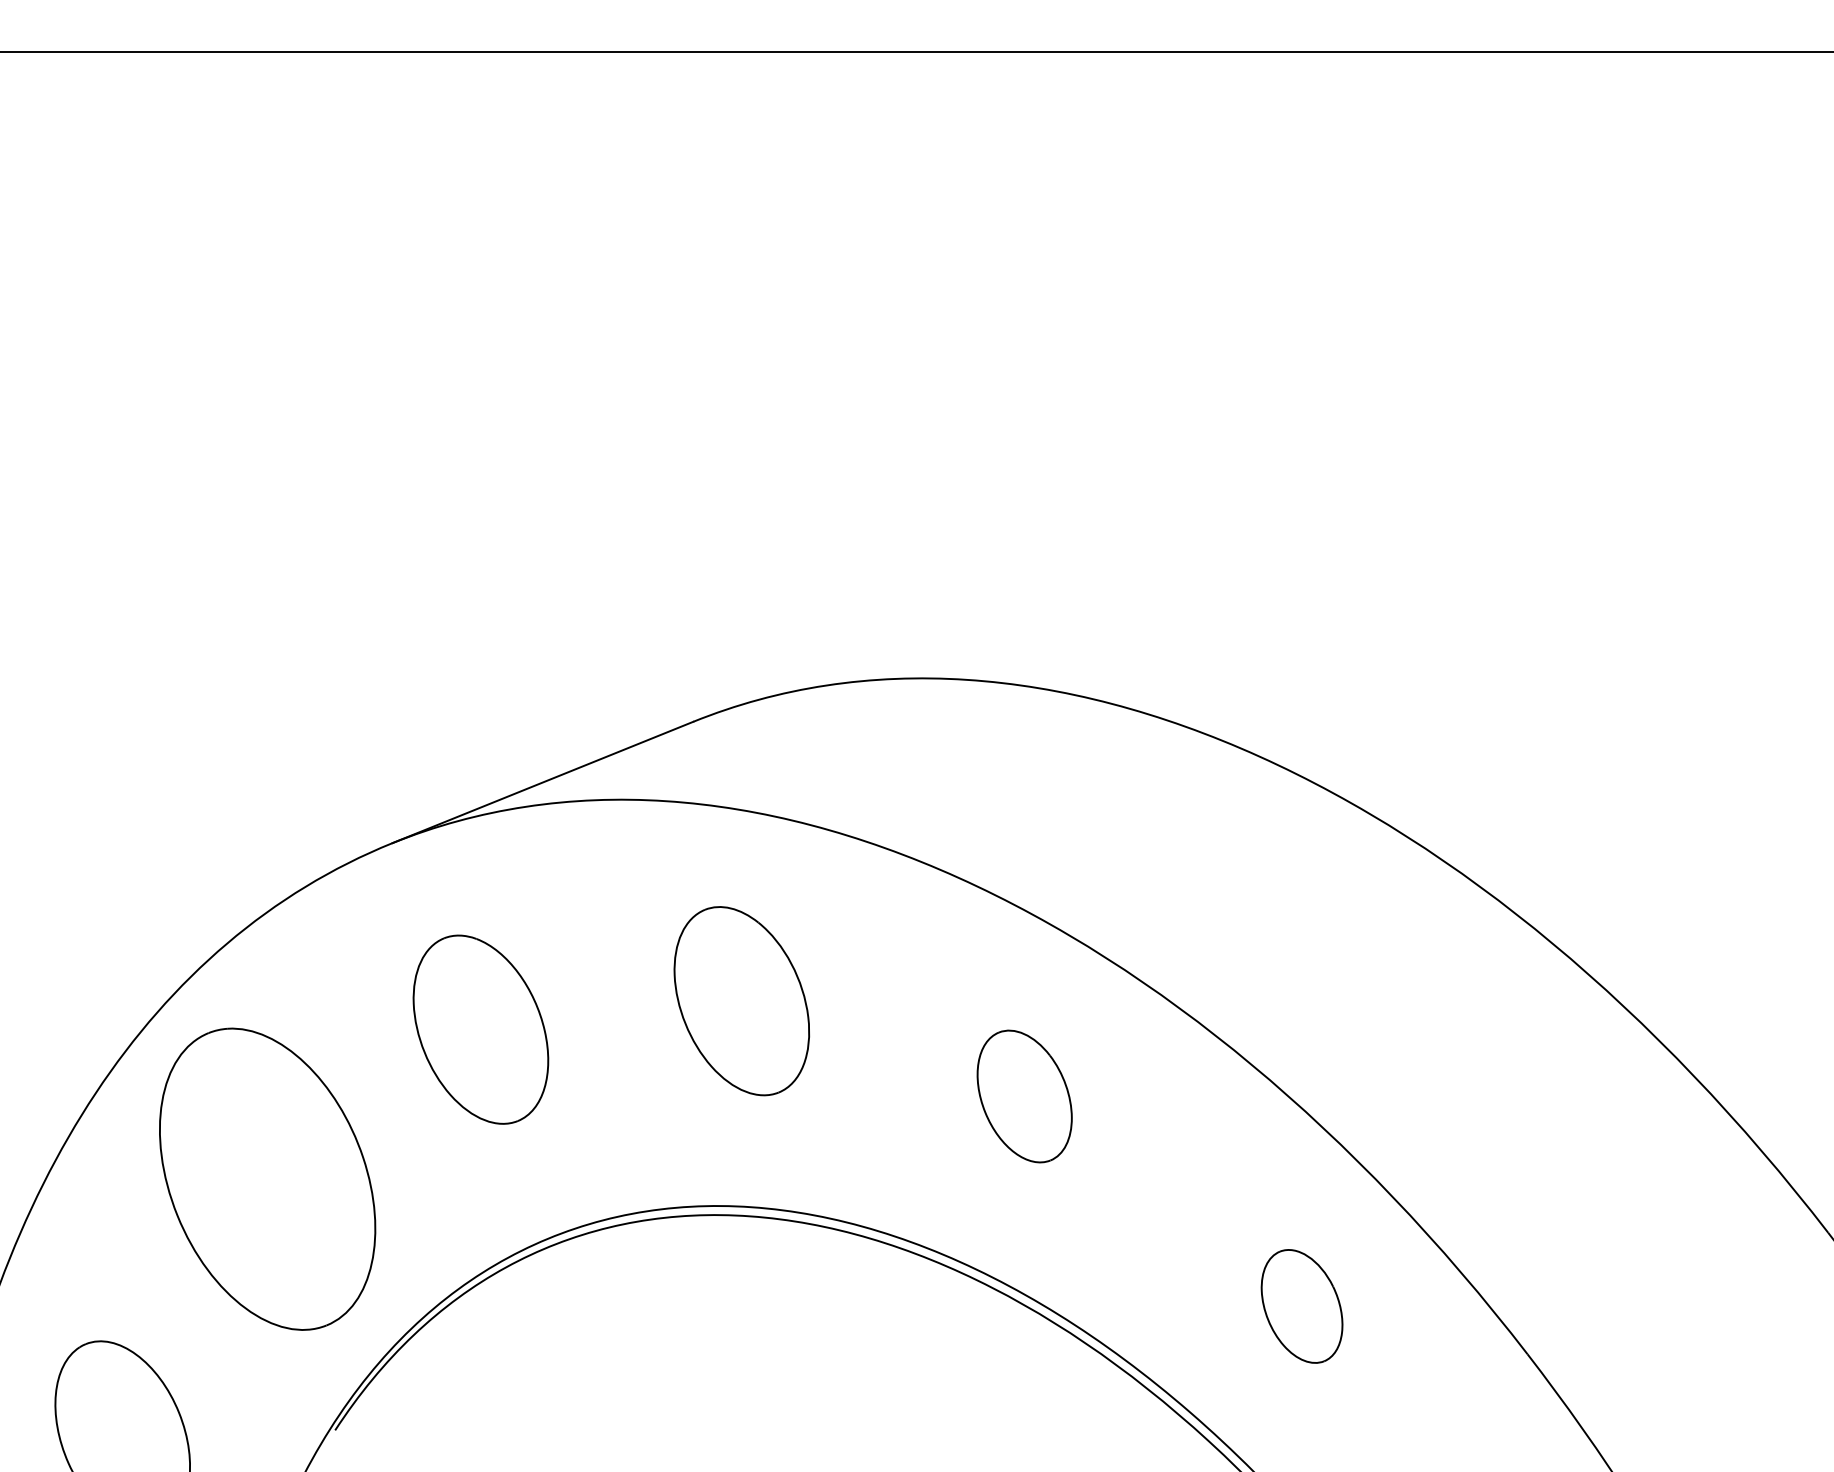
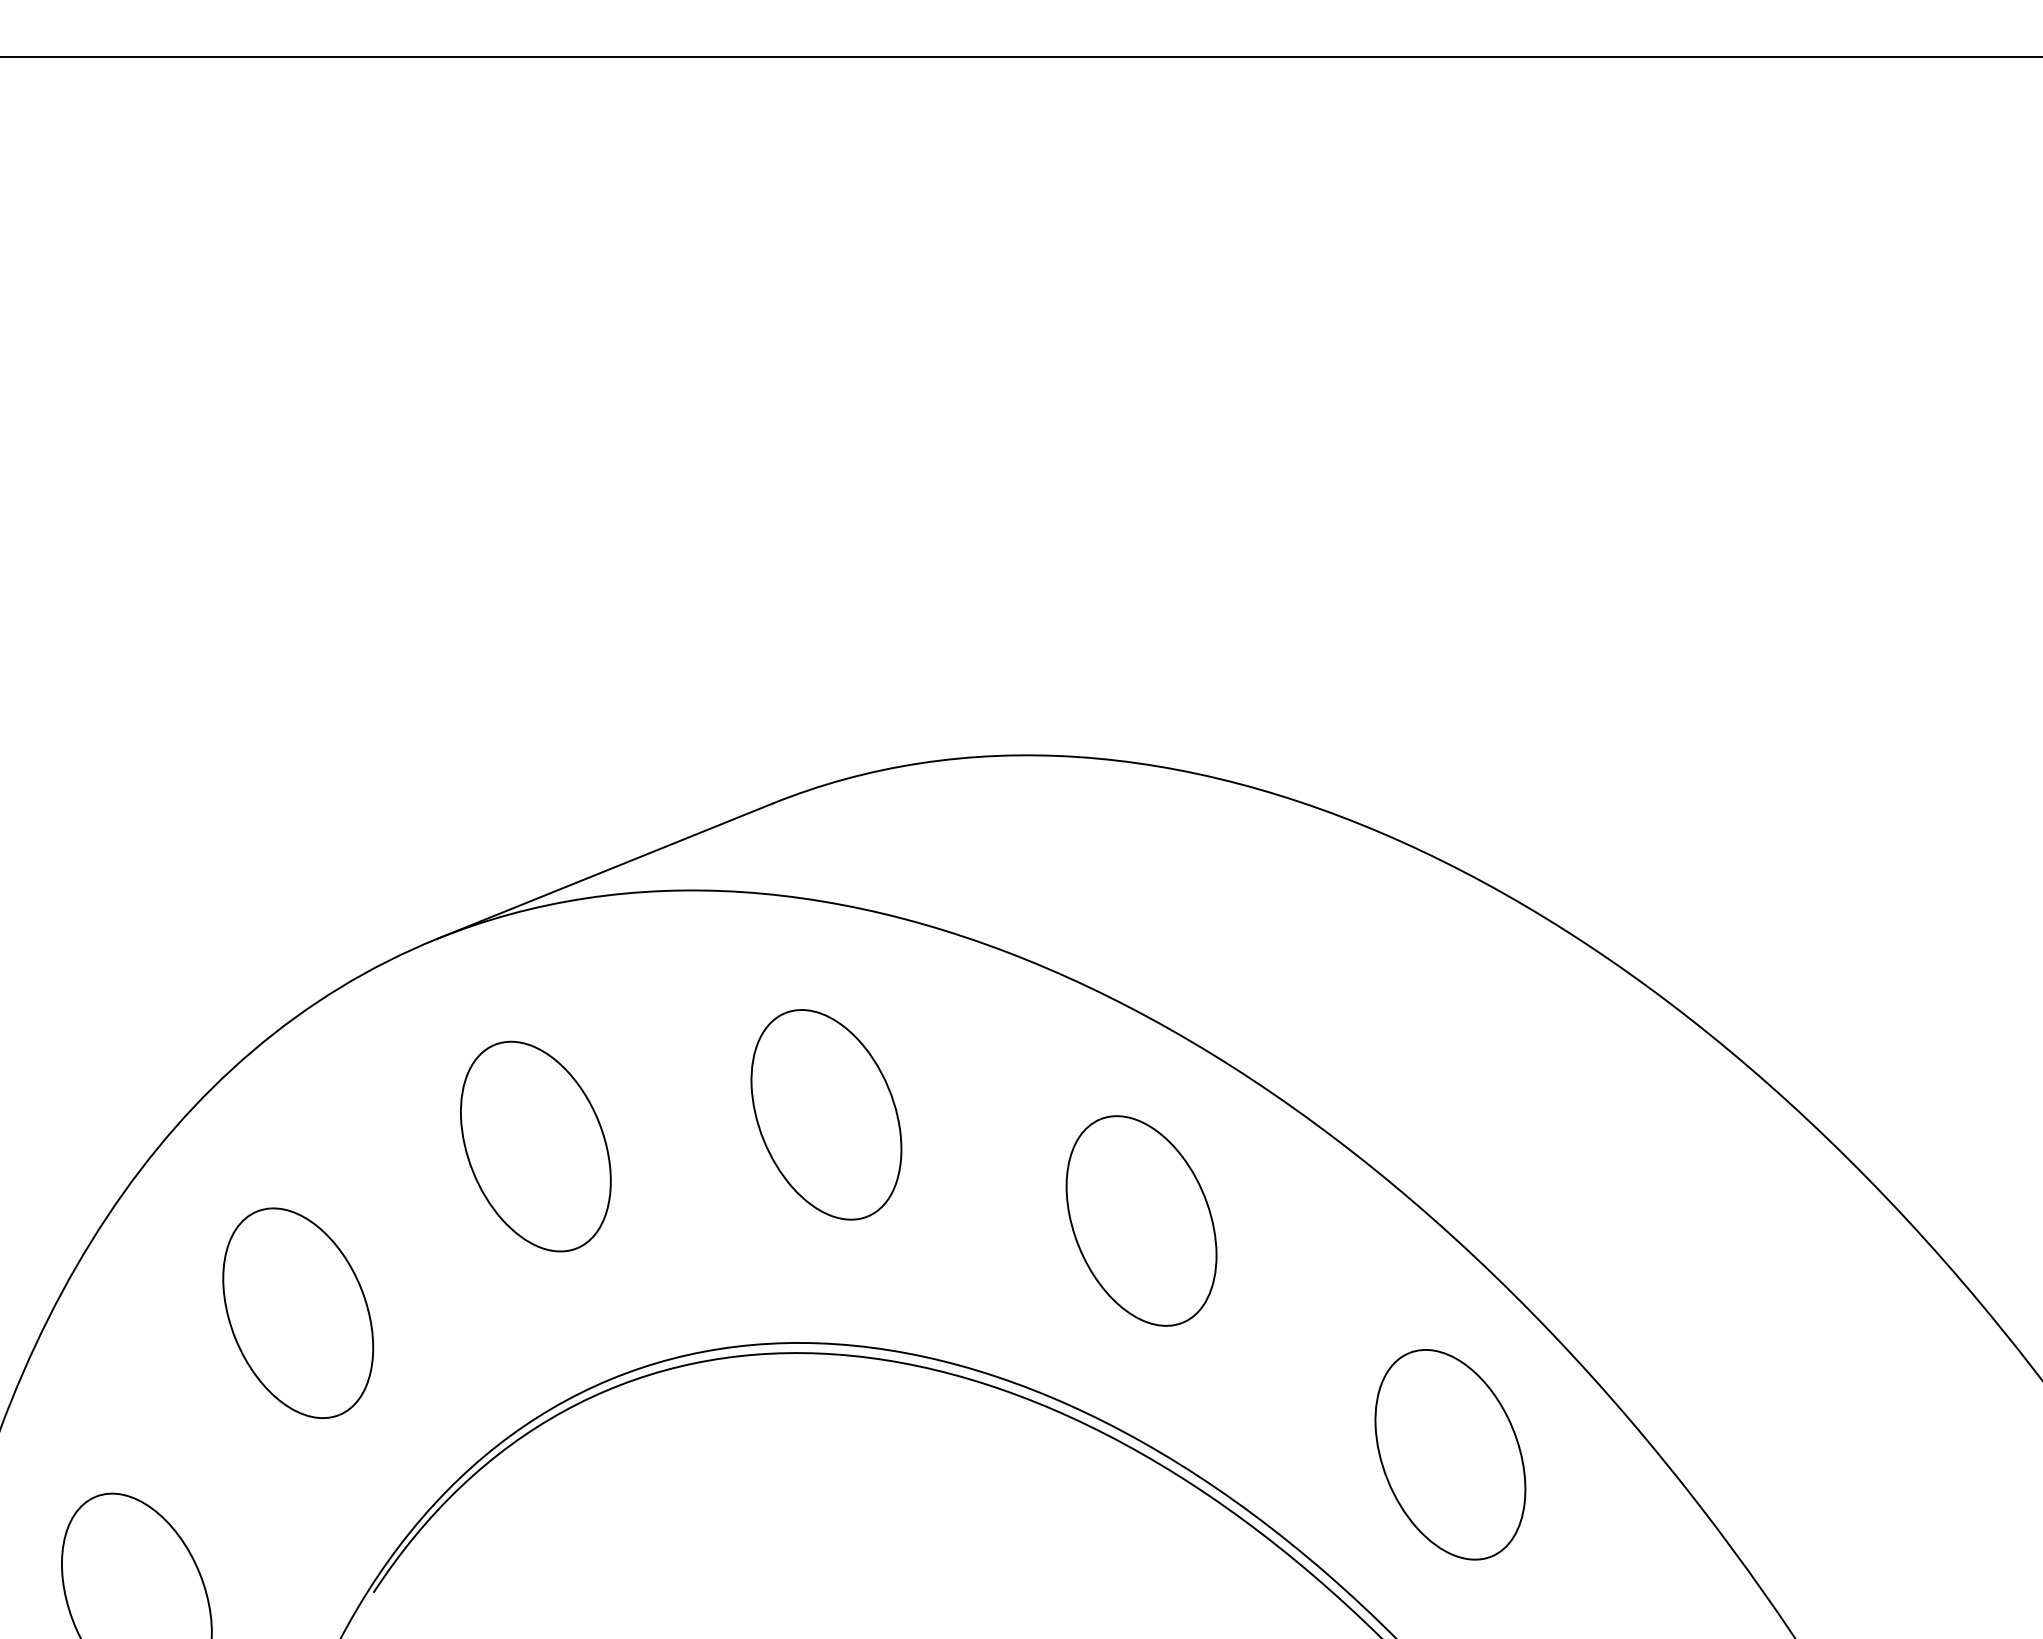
part: (1024, 1096) -> (1141, 1220), size x1.43
part: (267, 1179) -> (298, 1313), size x0.62
part: (1301, 1306) -> (1449, 1454), size x1.67

